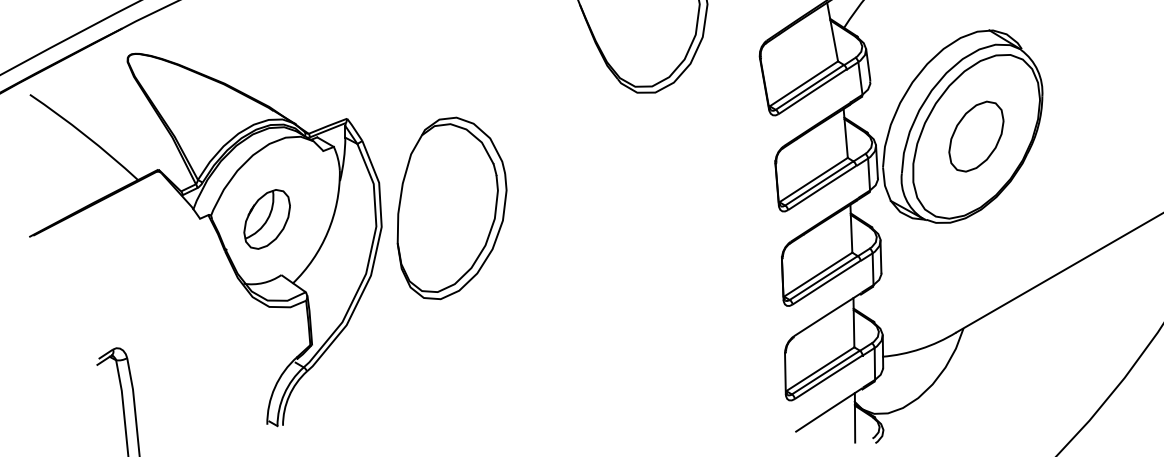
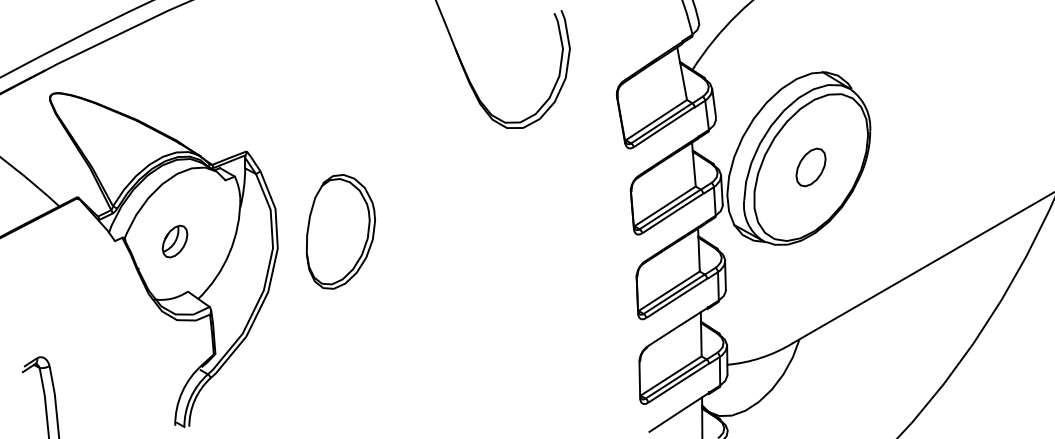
part: (975, 136) -> (810, 167), size x0.6
part: (451, 208) -> (340, 231), size x0.7
part: (266, 219) -> (174, 241), size x0.6

